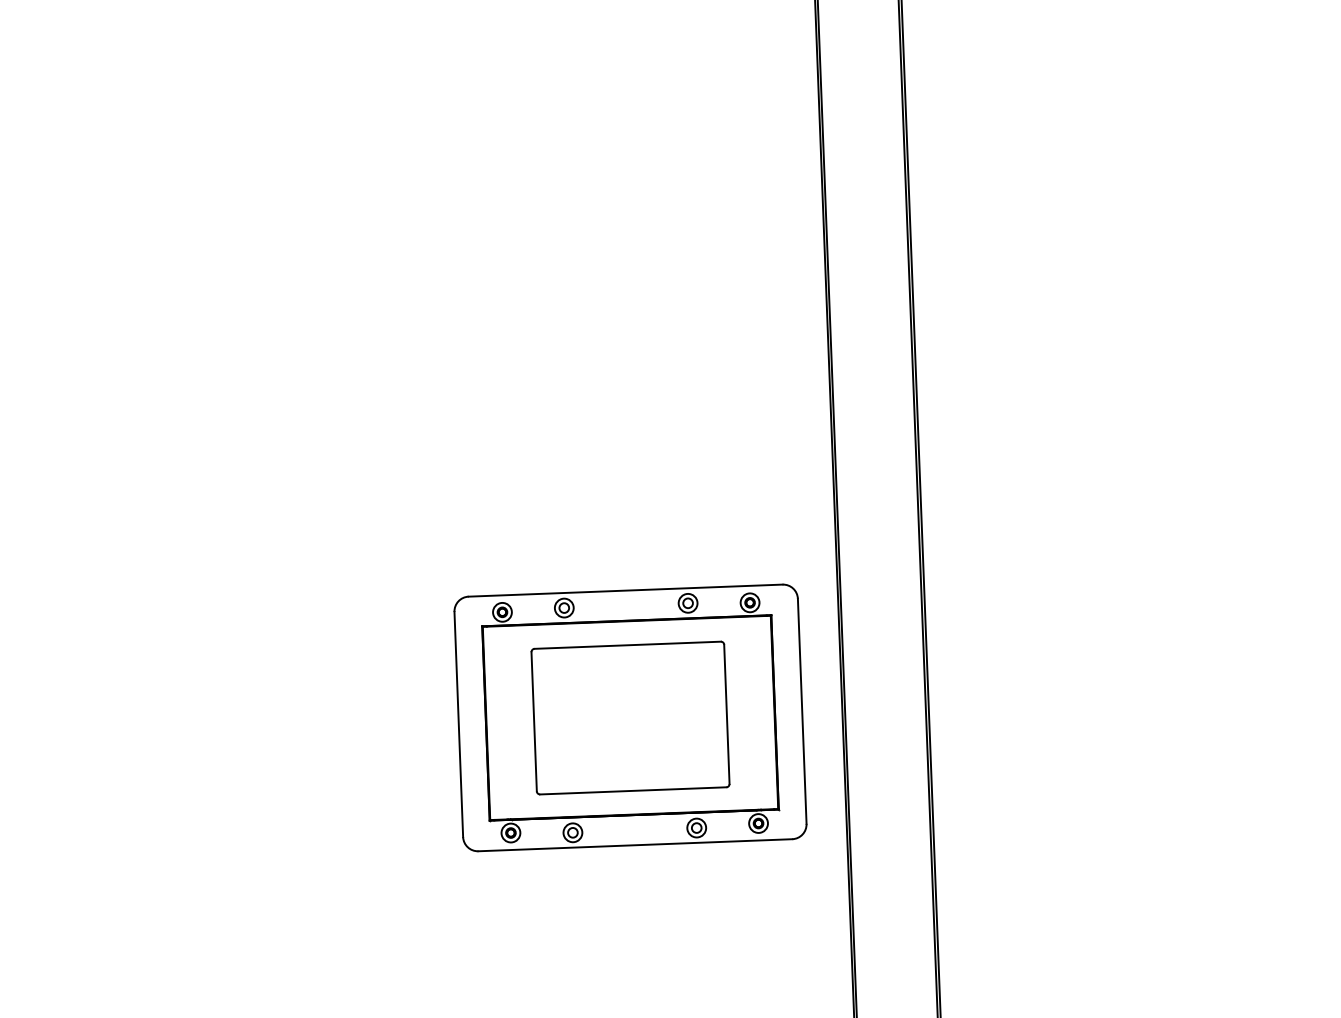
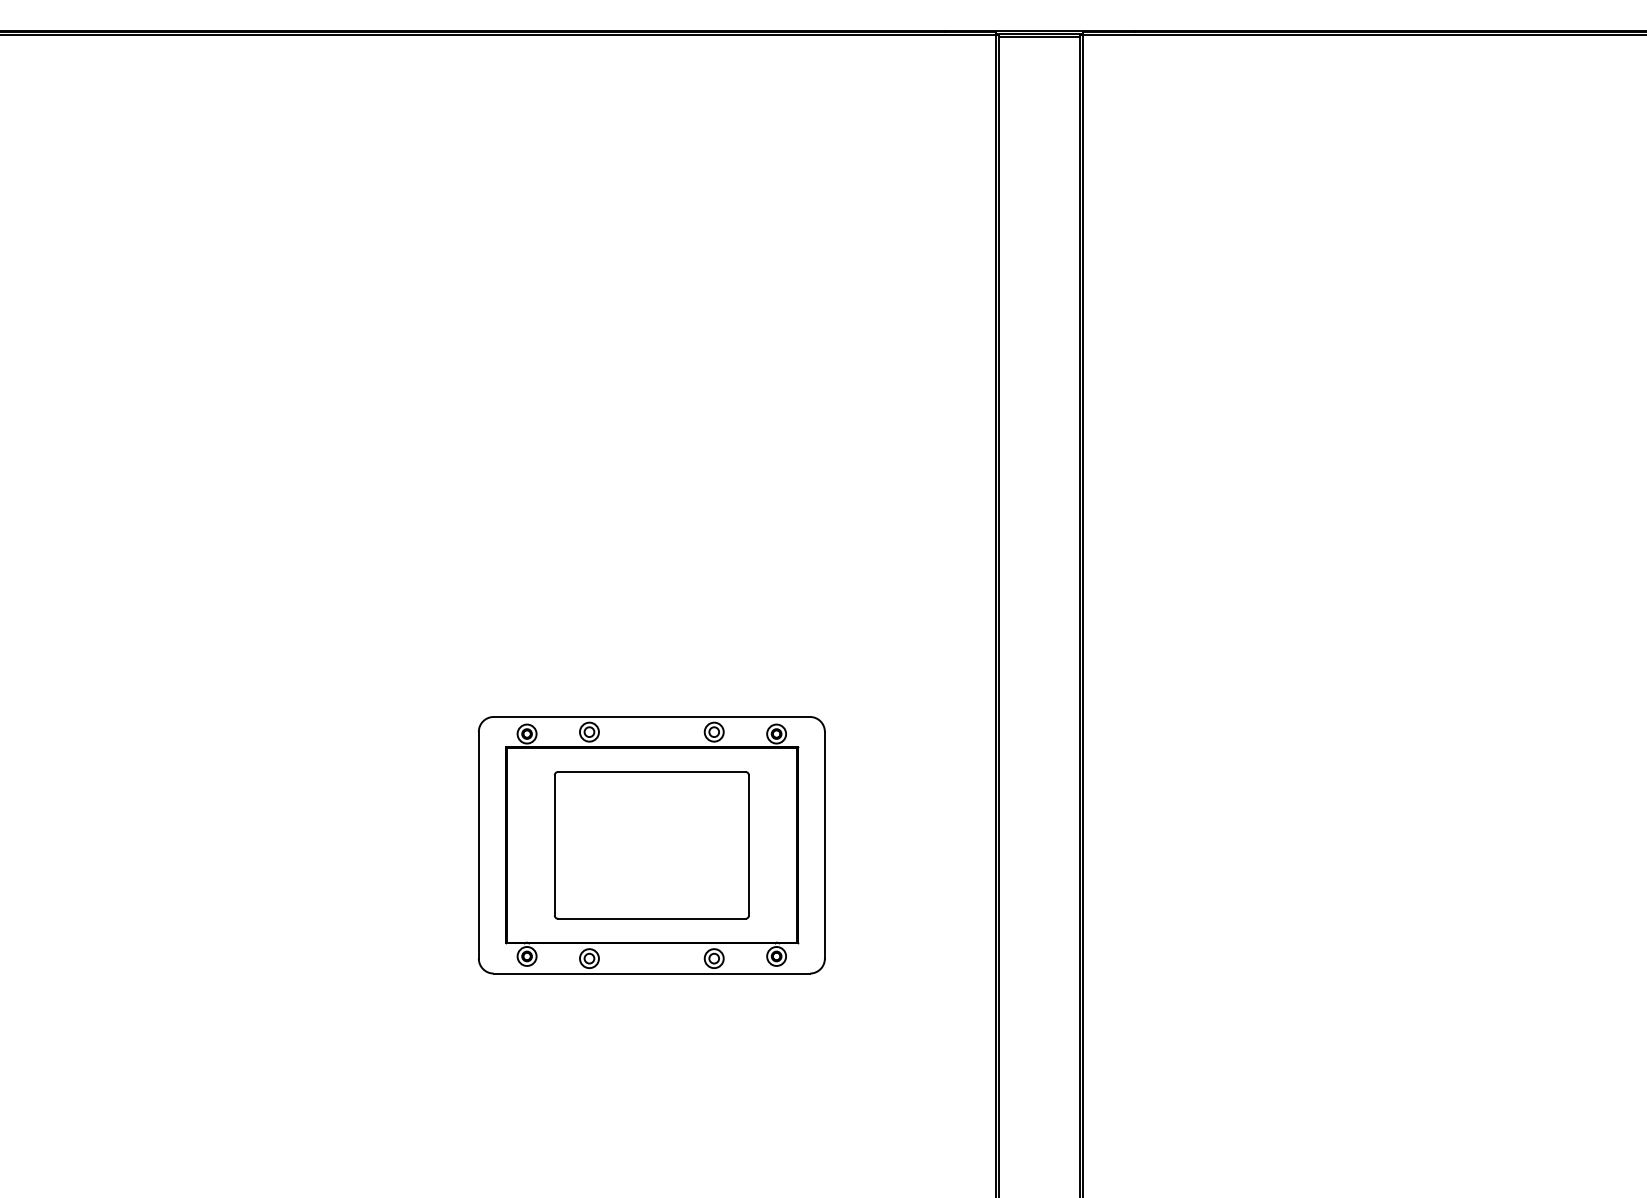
part: (630, 718) -> (651, 845), moved

